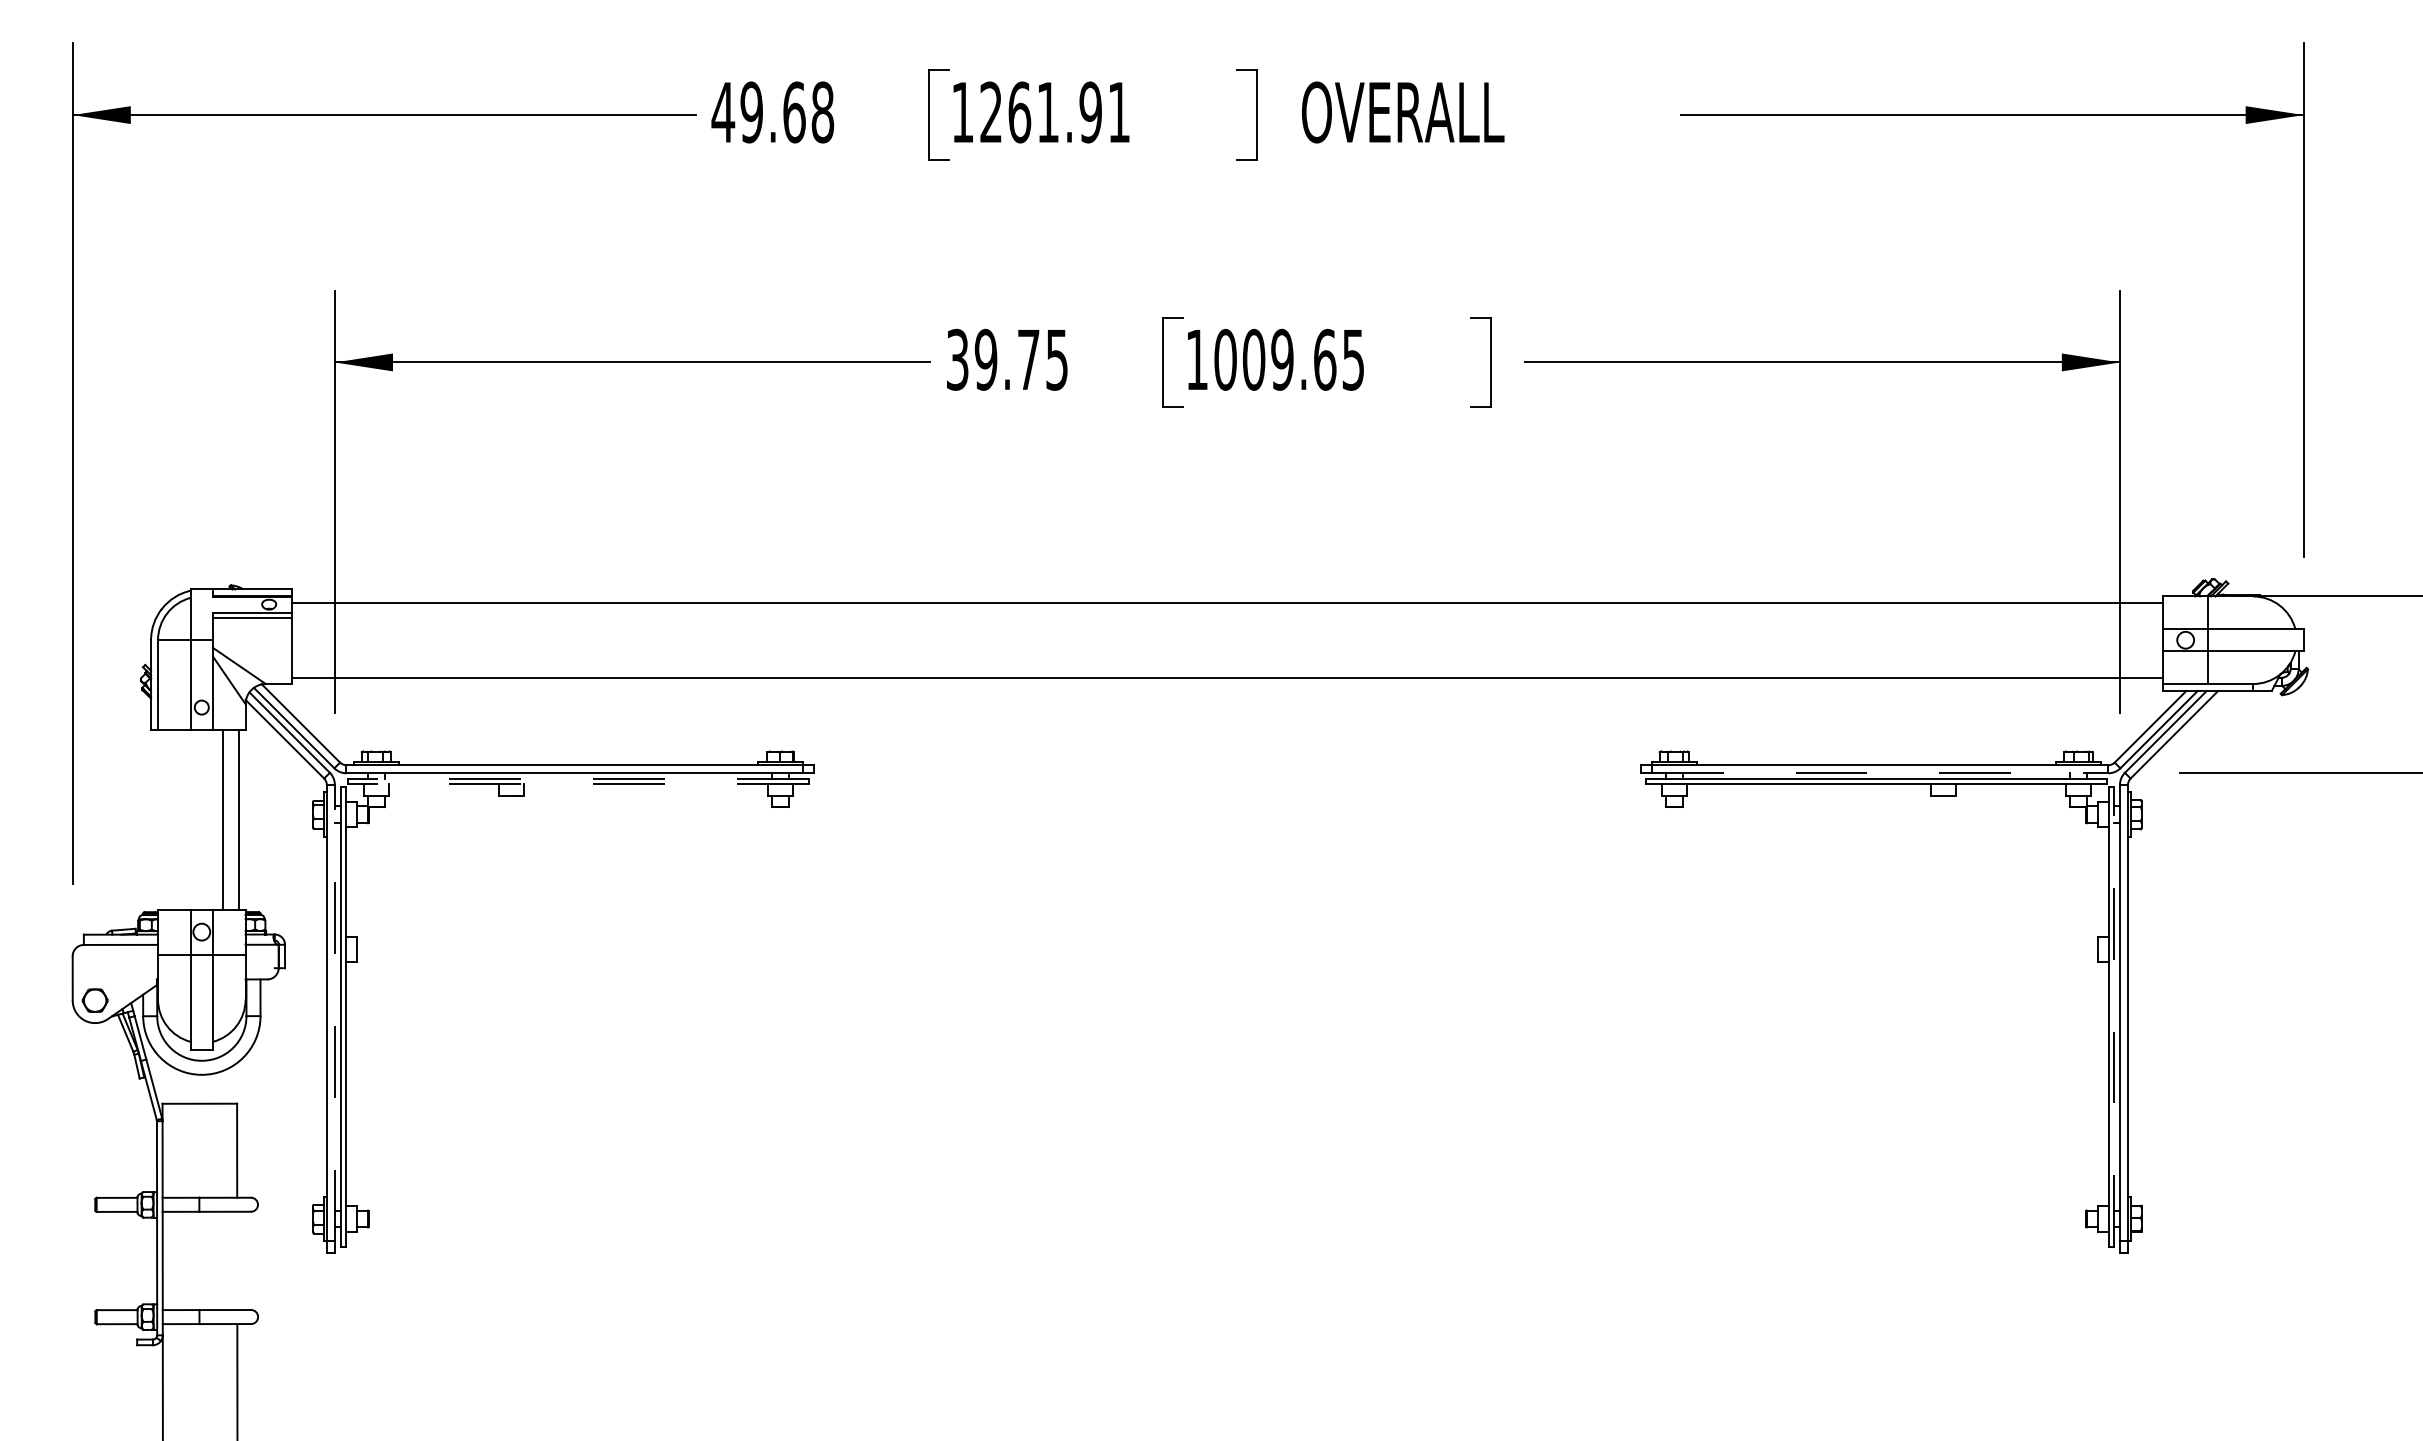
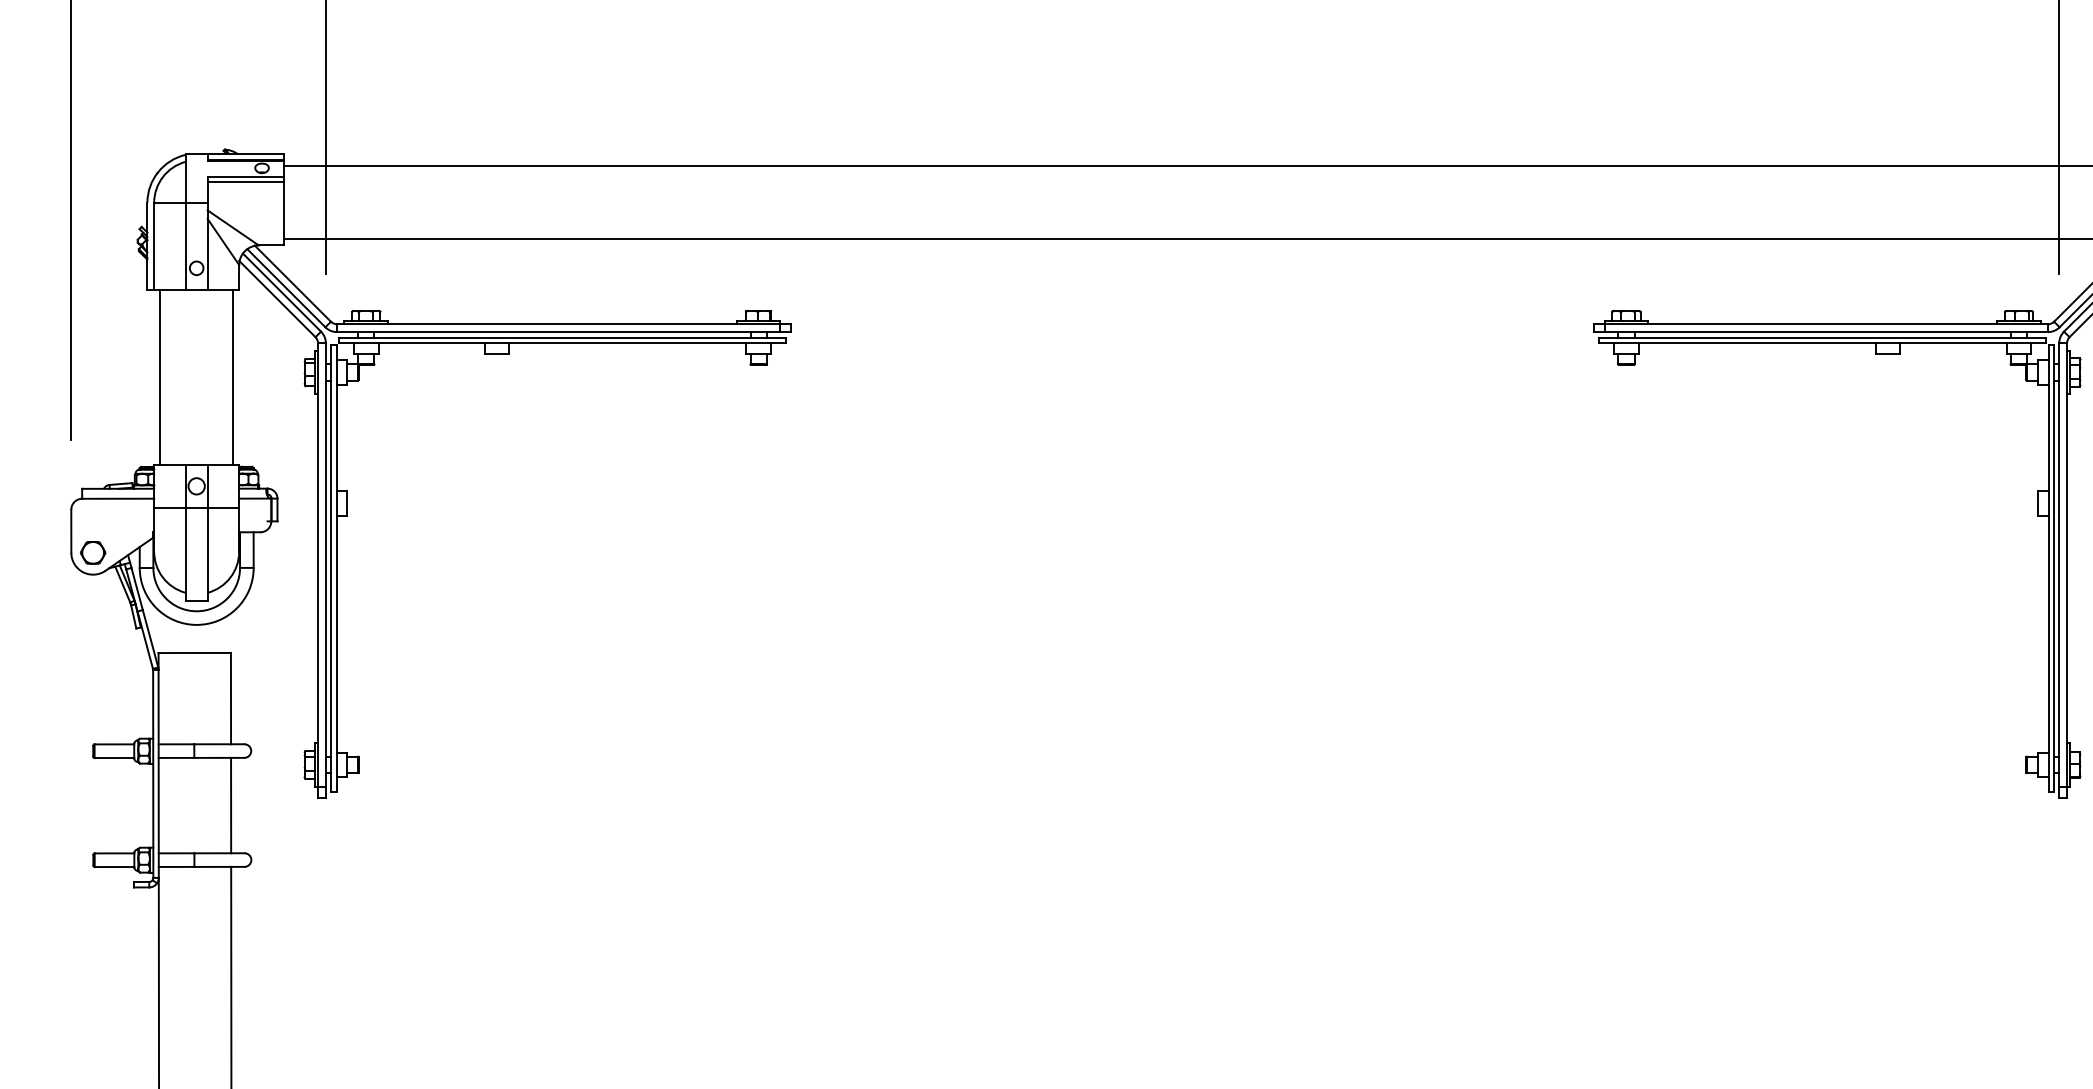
line: (1880, 773) -> (1826, 332), dashed -> solid
line: (578, 778) -> (562, 337), dashed -> solid
line: (578, 784) -> (562, 342), dashed -> solid
line: (223, 819) -> (160, 376), moved
line: (334, 1012) -> (325, 564), dashed -> solid
line: (2114, 1016) -> (2053, 568), dashed -> solid
line: (237, 1260) -> (231, 805), added

